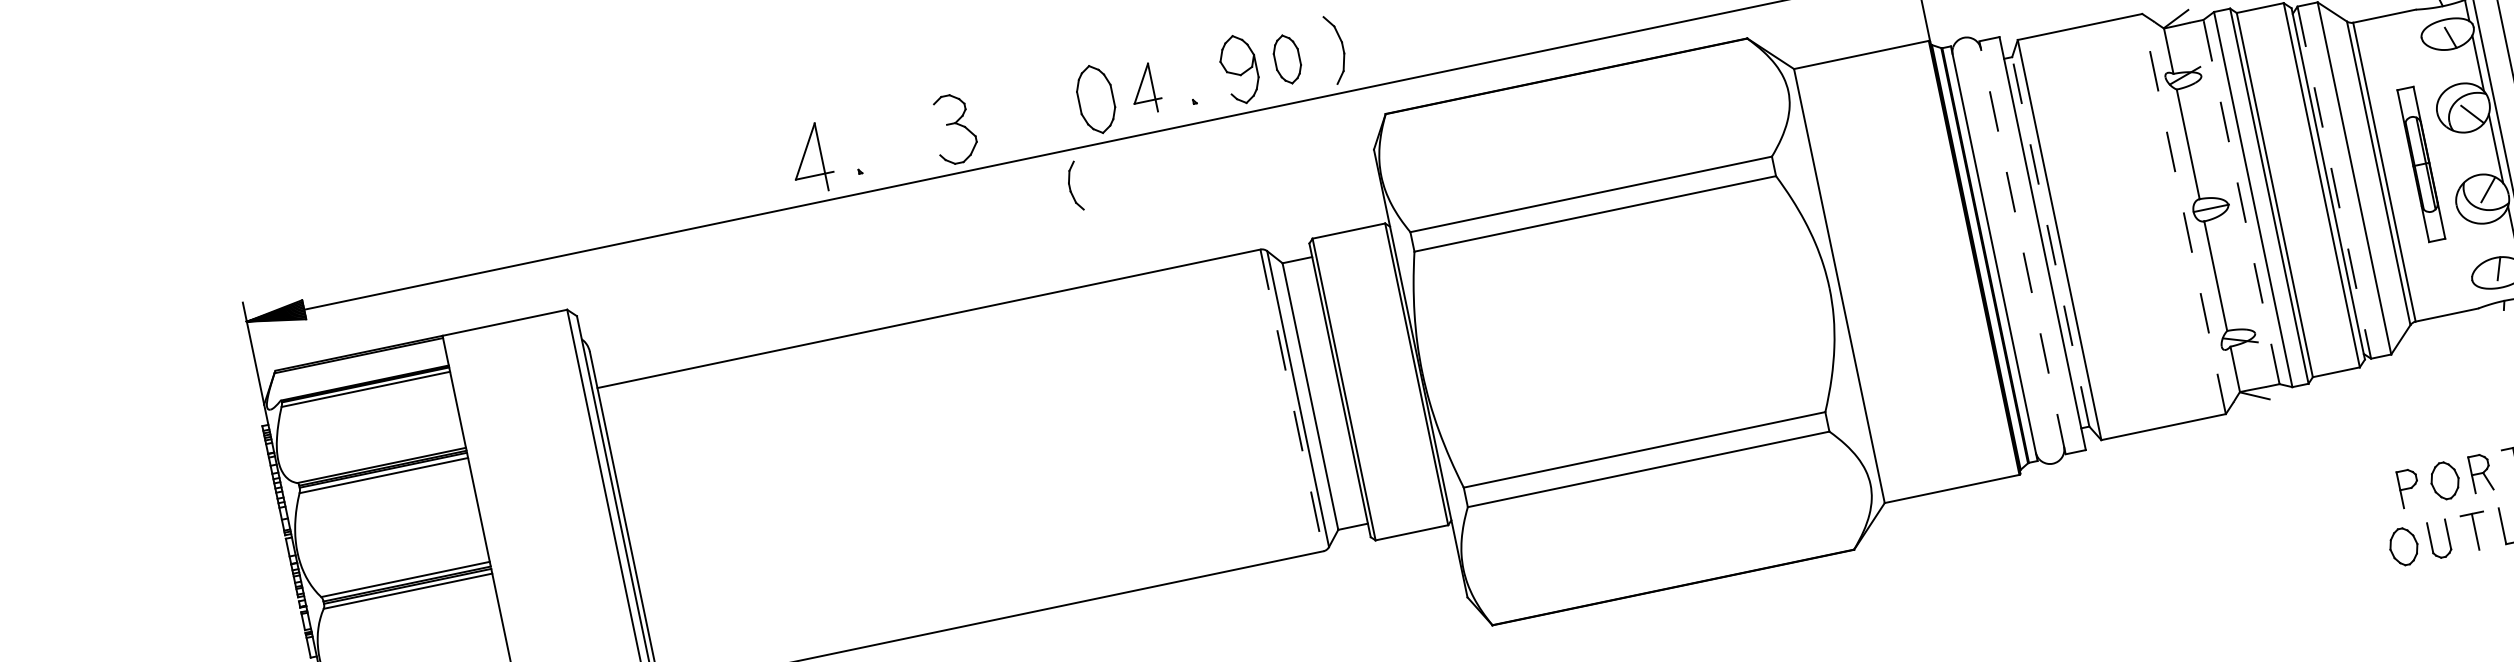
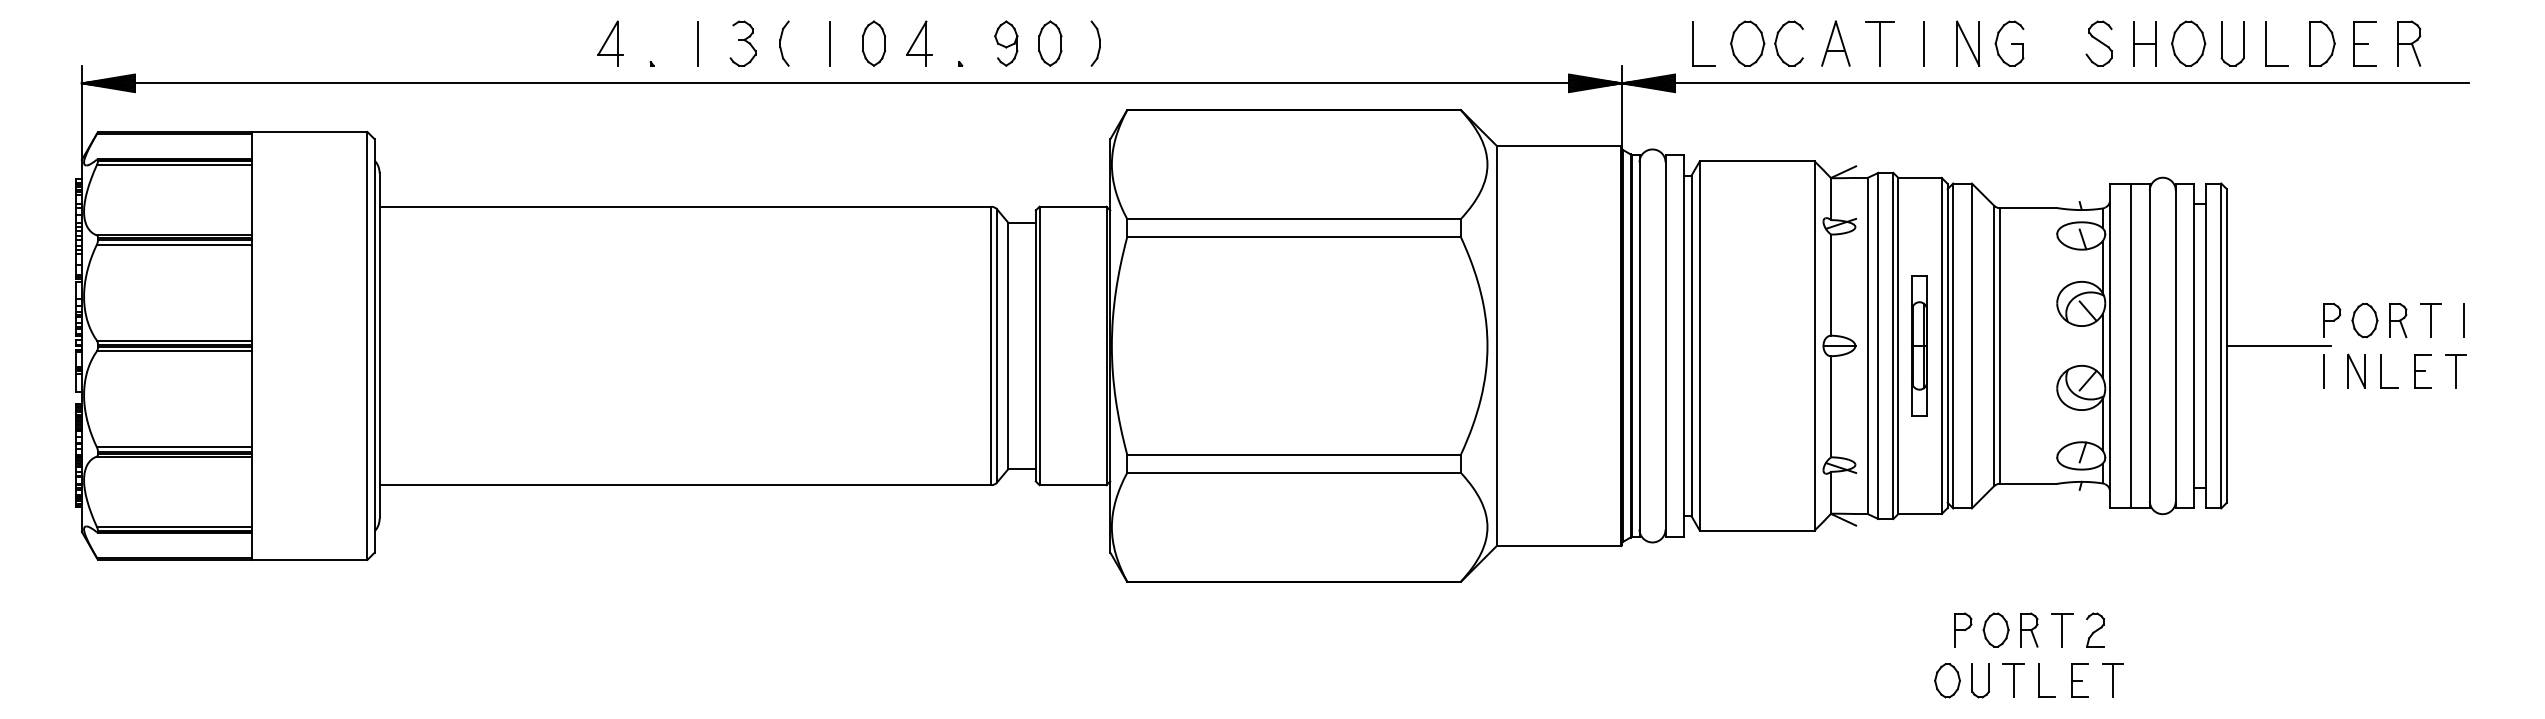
part: (1336, 49) -> (1095, 43), size x0.71
part: (1239, 69) -> (1006, 43), size x0.71
part: (1096, 99) -> (874, 43), size x0.71
line: (1047, 109) -> (829, 43), added
part: (953, 128) -> (742, 43), size x0.71
line: (904, 139) -> (697, 43), added
part: (810, 158) -> (610, 43), size x0.71
part: (2421, 163) -> (1919, 345), moved
line: (2334, 183) -> (1953, 346), dashed -> solid
part: (1074, 186) -> (784, 43), moved
line: (2241, 201) -> (1867, 345), dashed -> solid
line: (2183, 213) -> (1814, 345), dashed -> solid
line: (2050, 241) -> (1691, 345), dashed -> solid
line: (2022, 247) -> (1665, 345), dashed -> solid
line: (1292, 400) -> (991, 346), dashed -> solid

